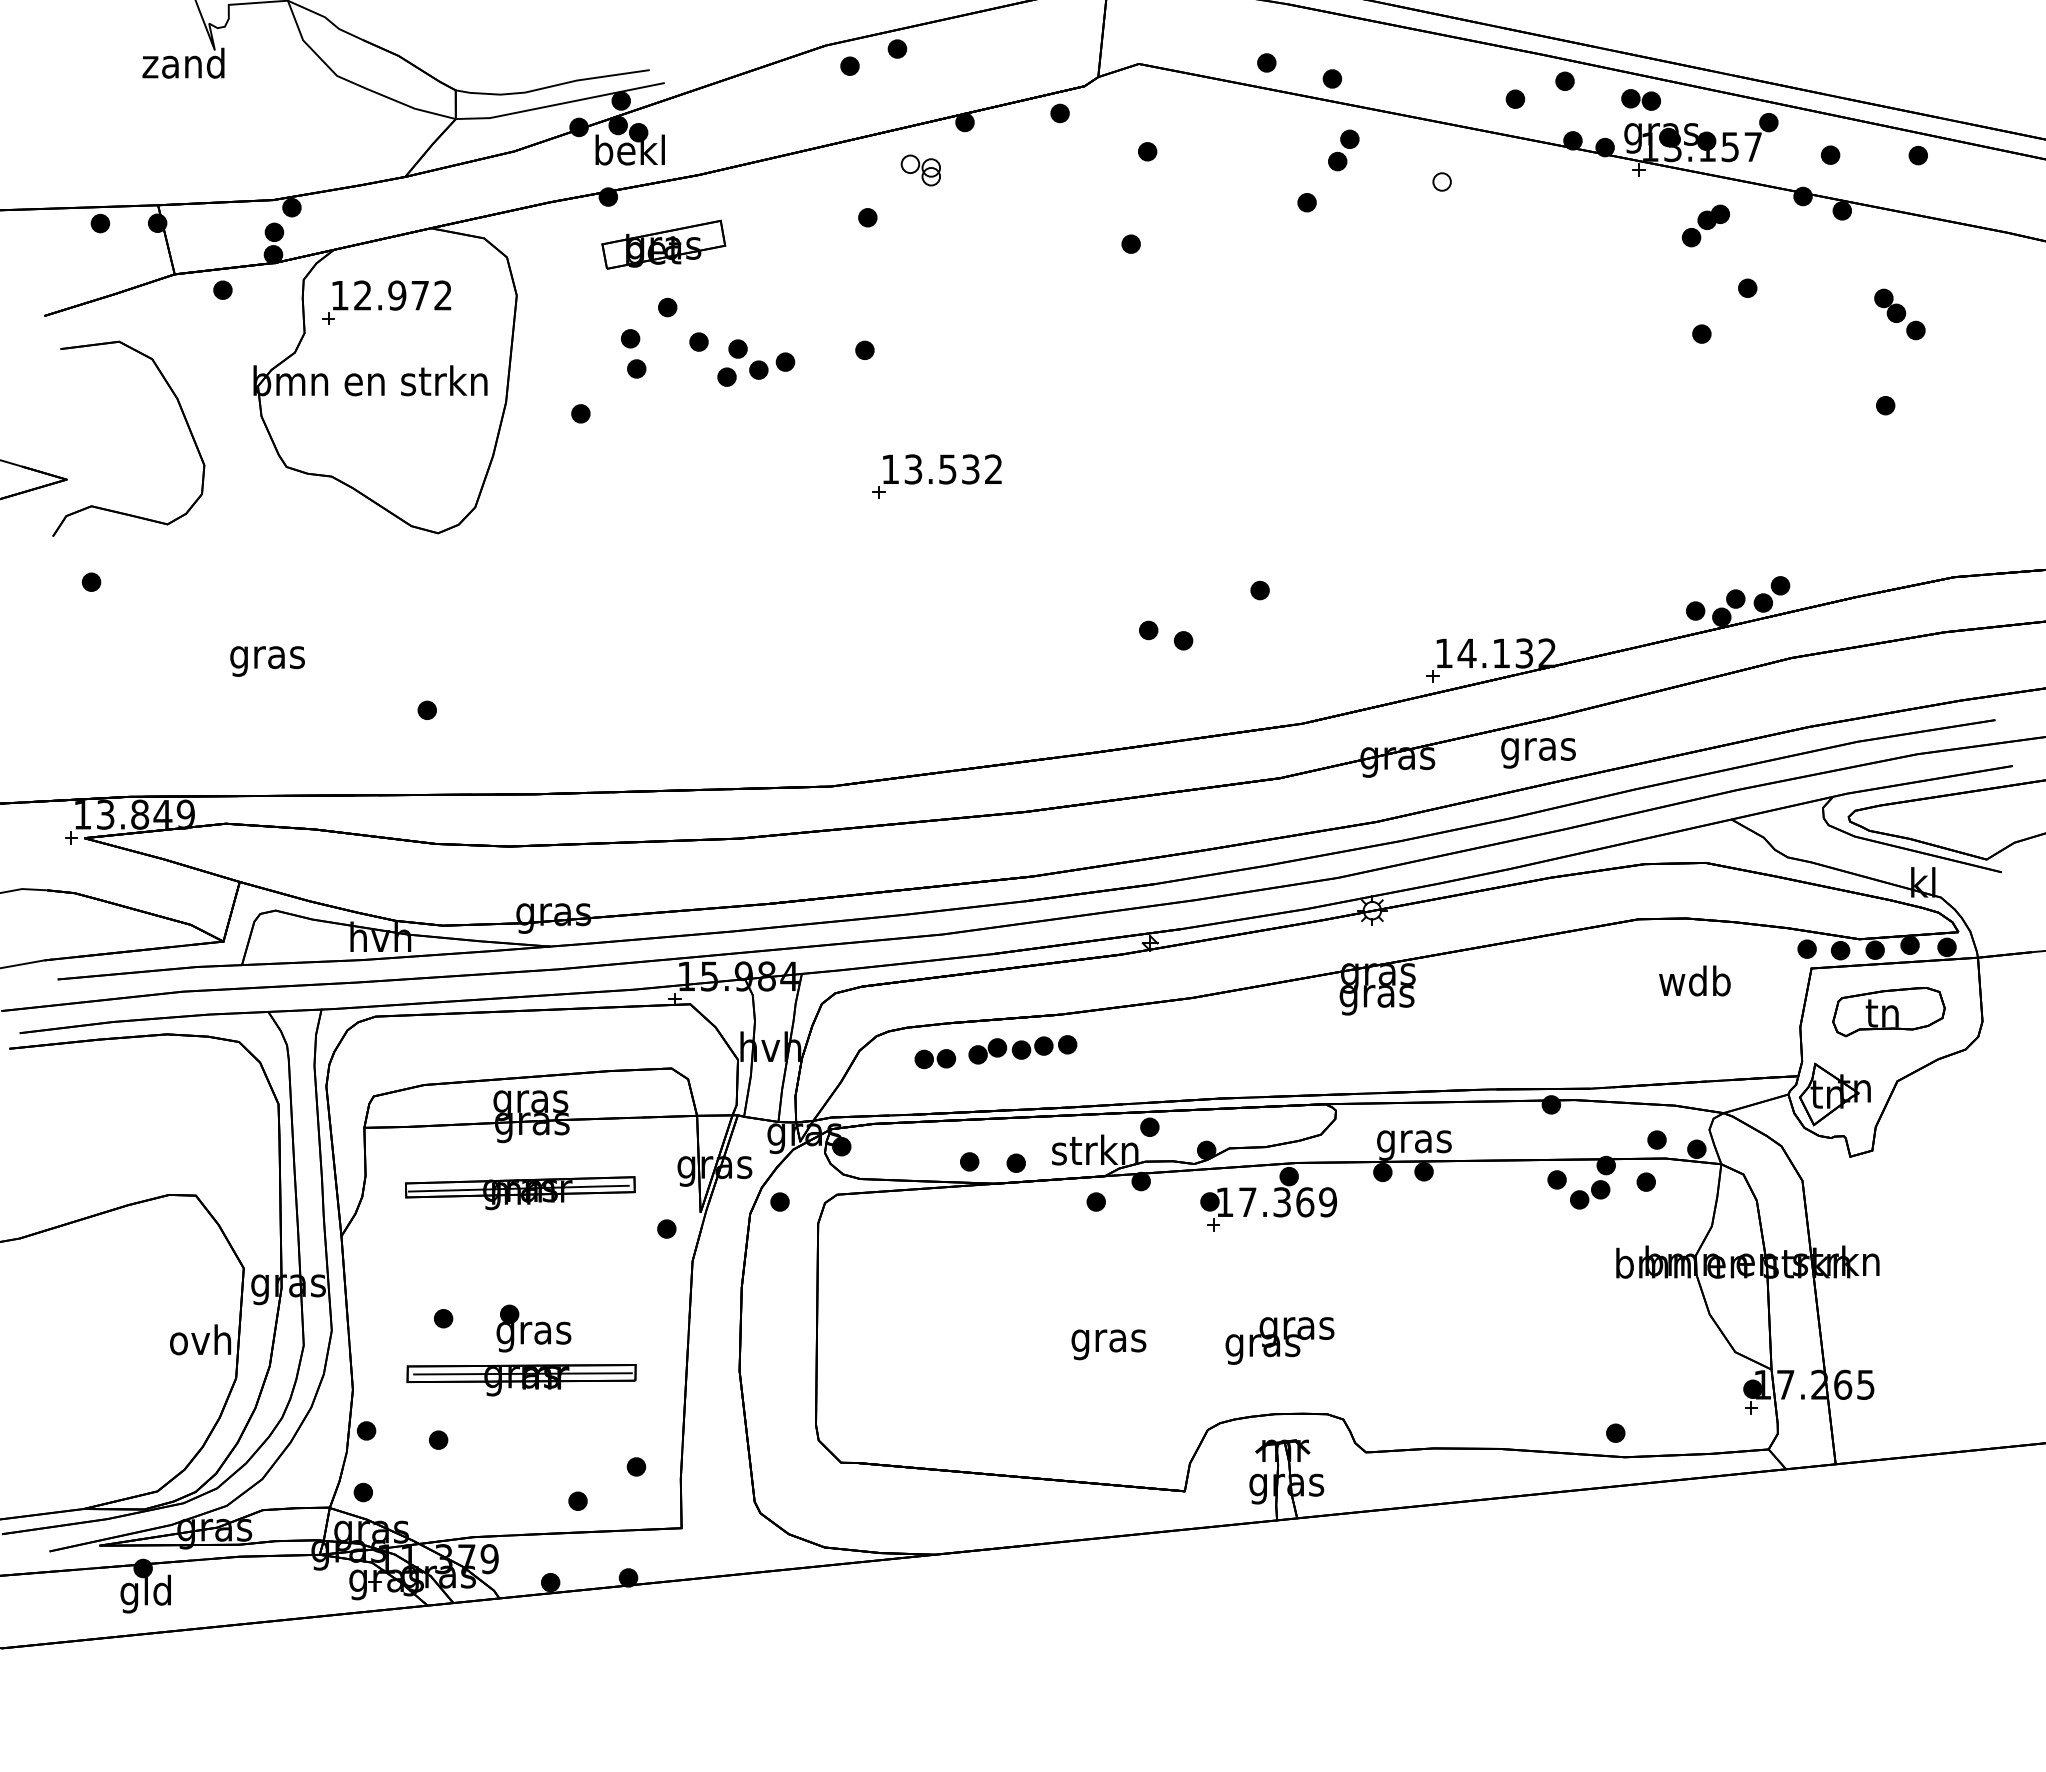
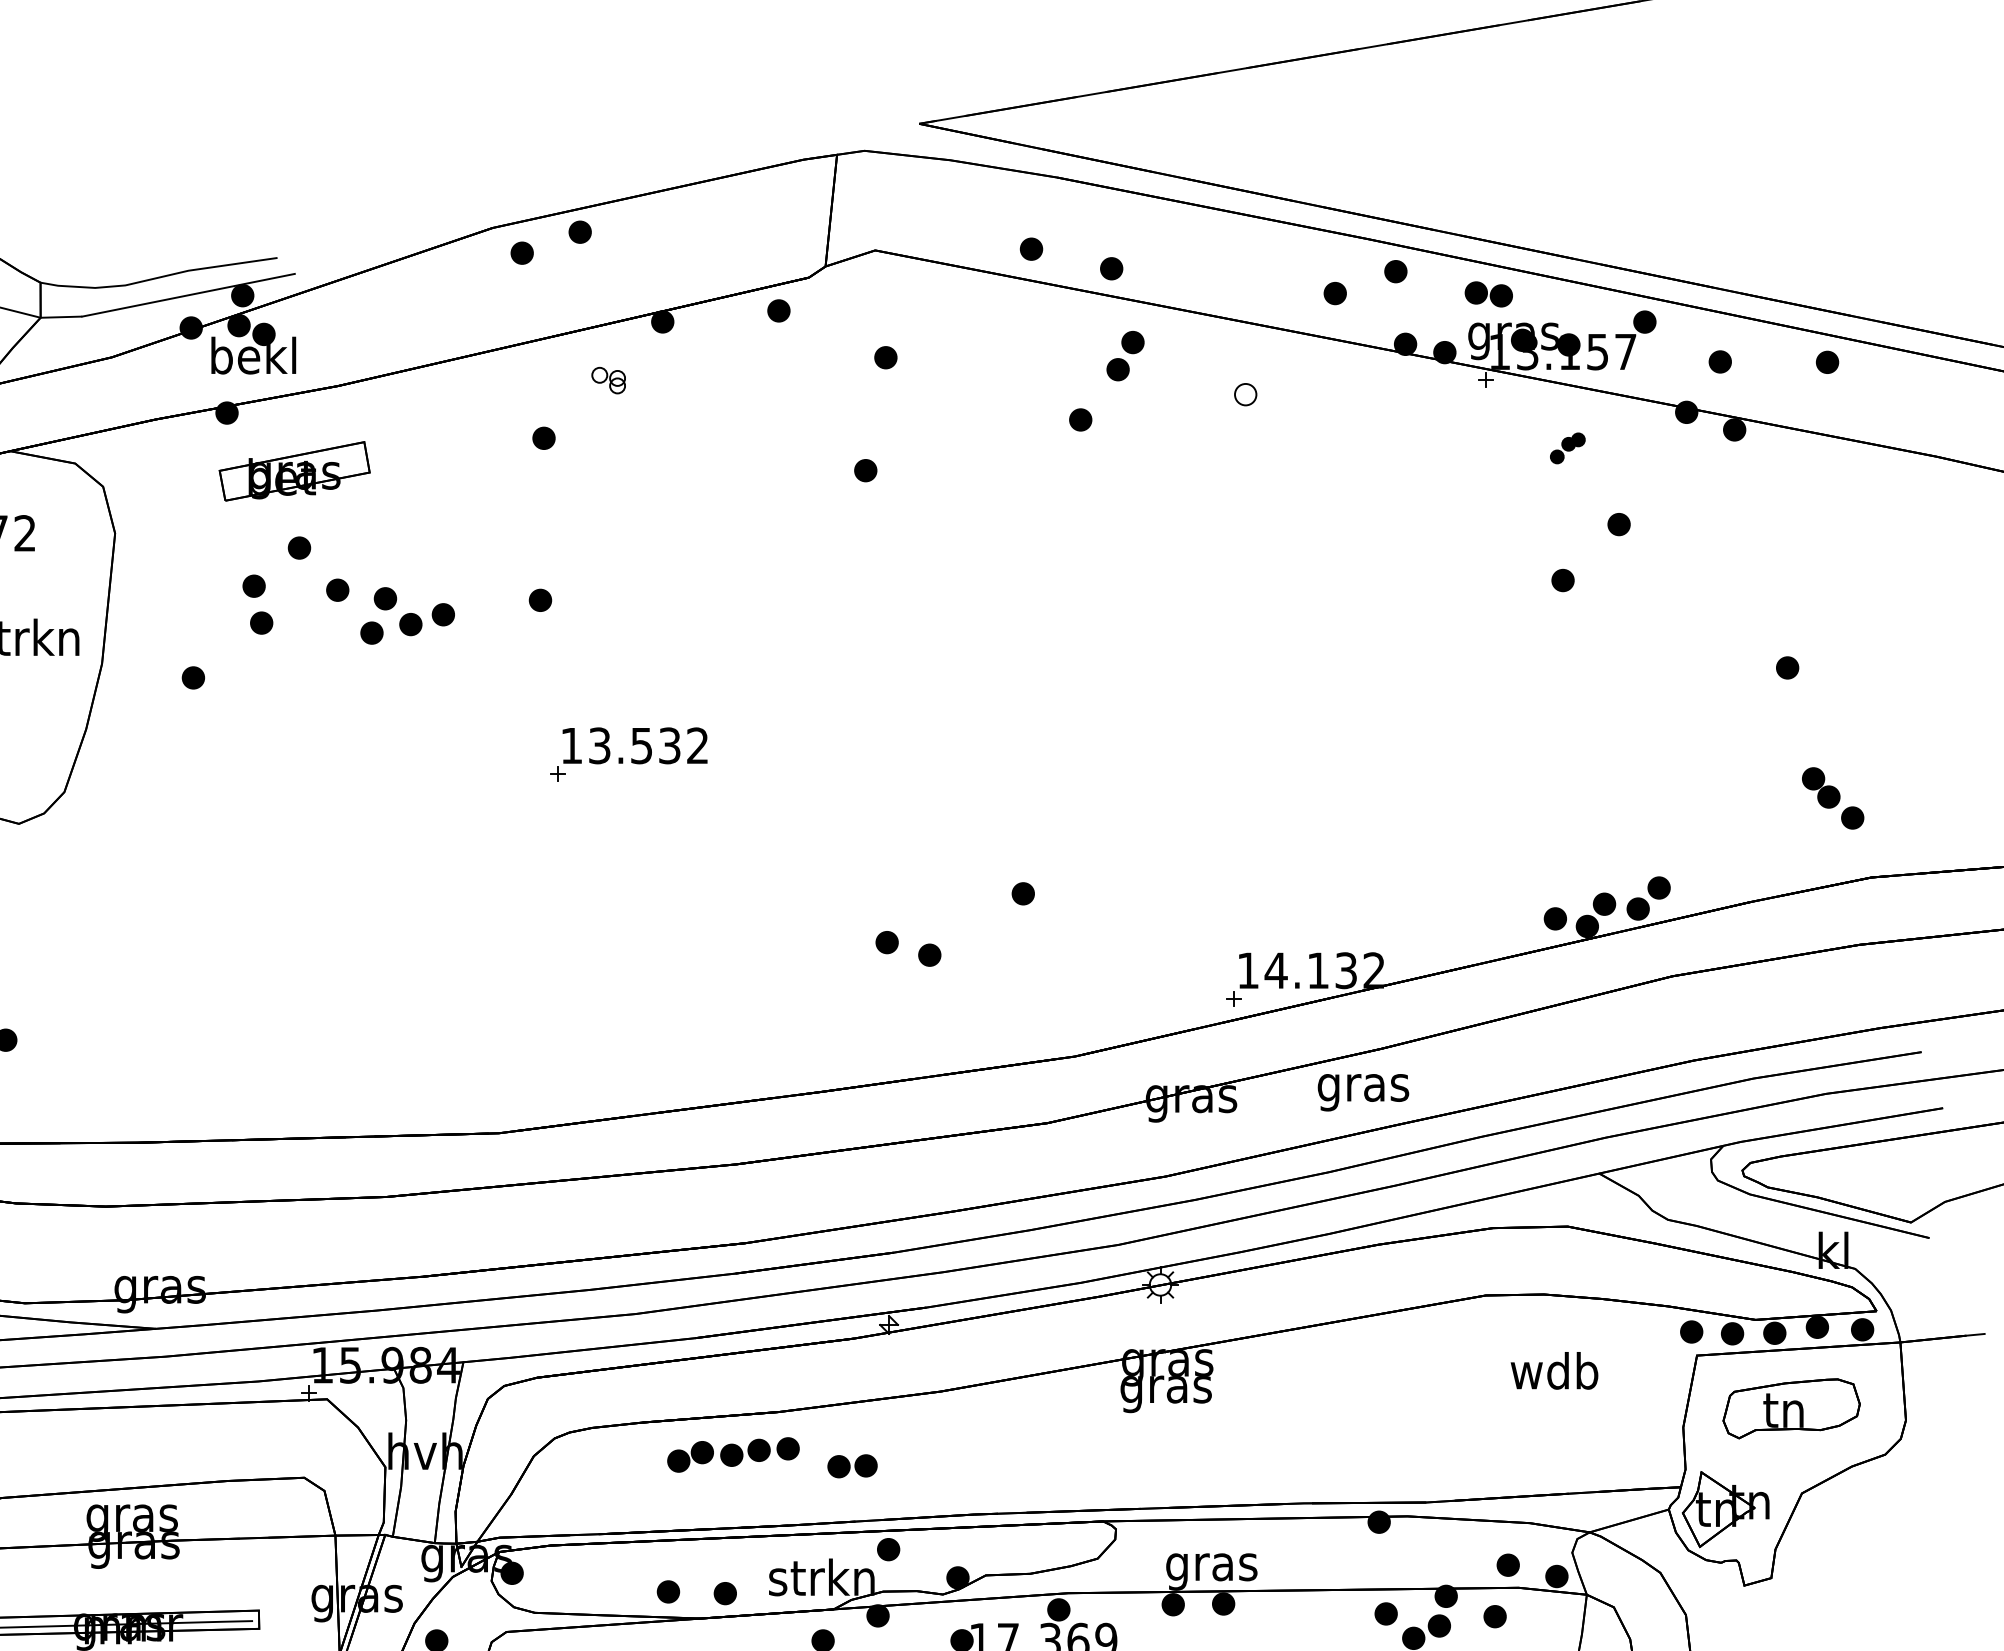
part: (920, 170) -> (608, 380), size x0.7
part: (1705, 225) -> (1567, 447), size x0.6
part: (1899, 314) -> (1832, 798), moved
part: (935, 1059) -> (852, 1466), moved

